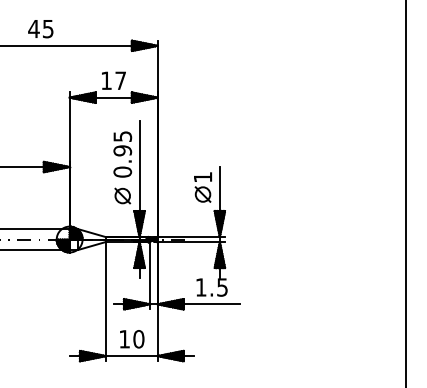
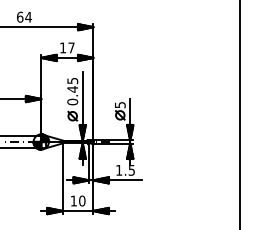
text: (41, 27) -> (24, 16), 45 -> 64
text: (122, 150) -> (72, 89), 0.95 -> 0.45
text: (203, 177) -> (120, 105), 1 -> 5

